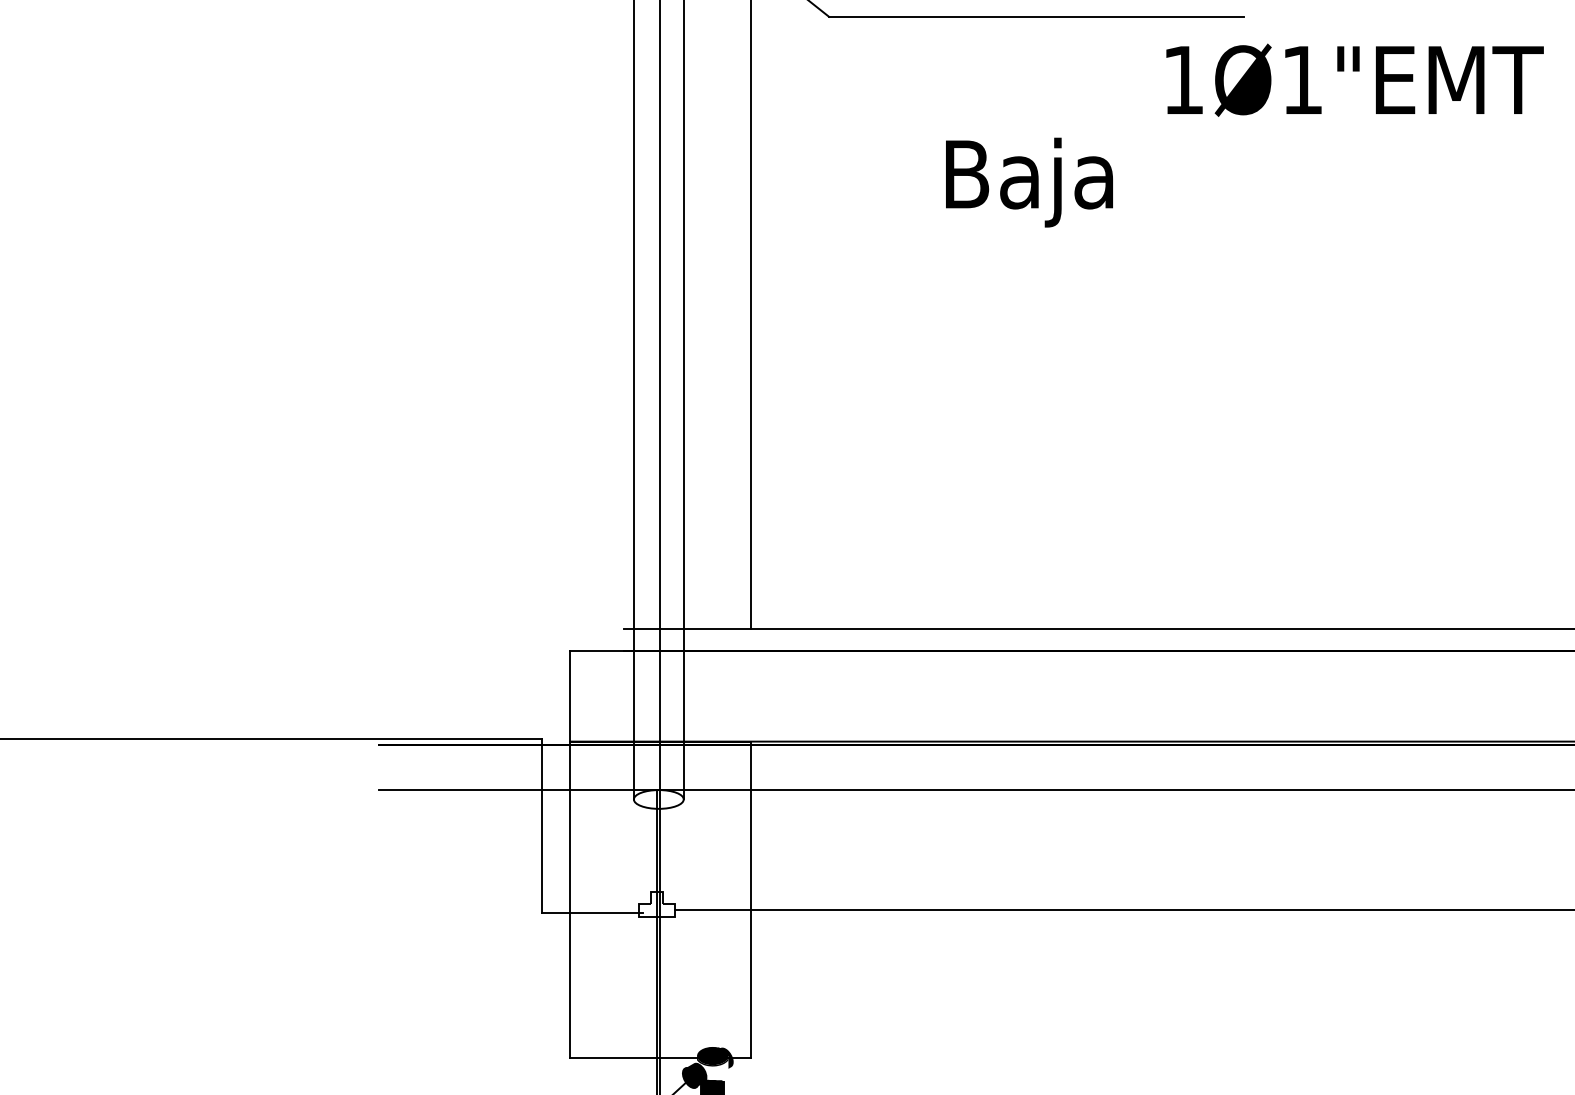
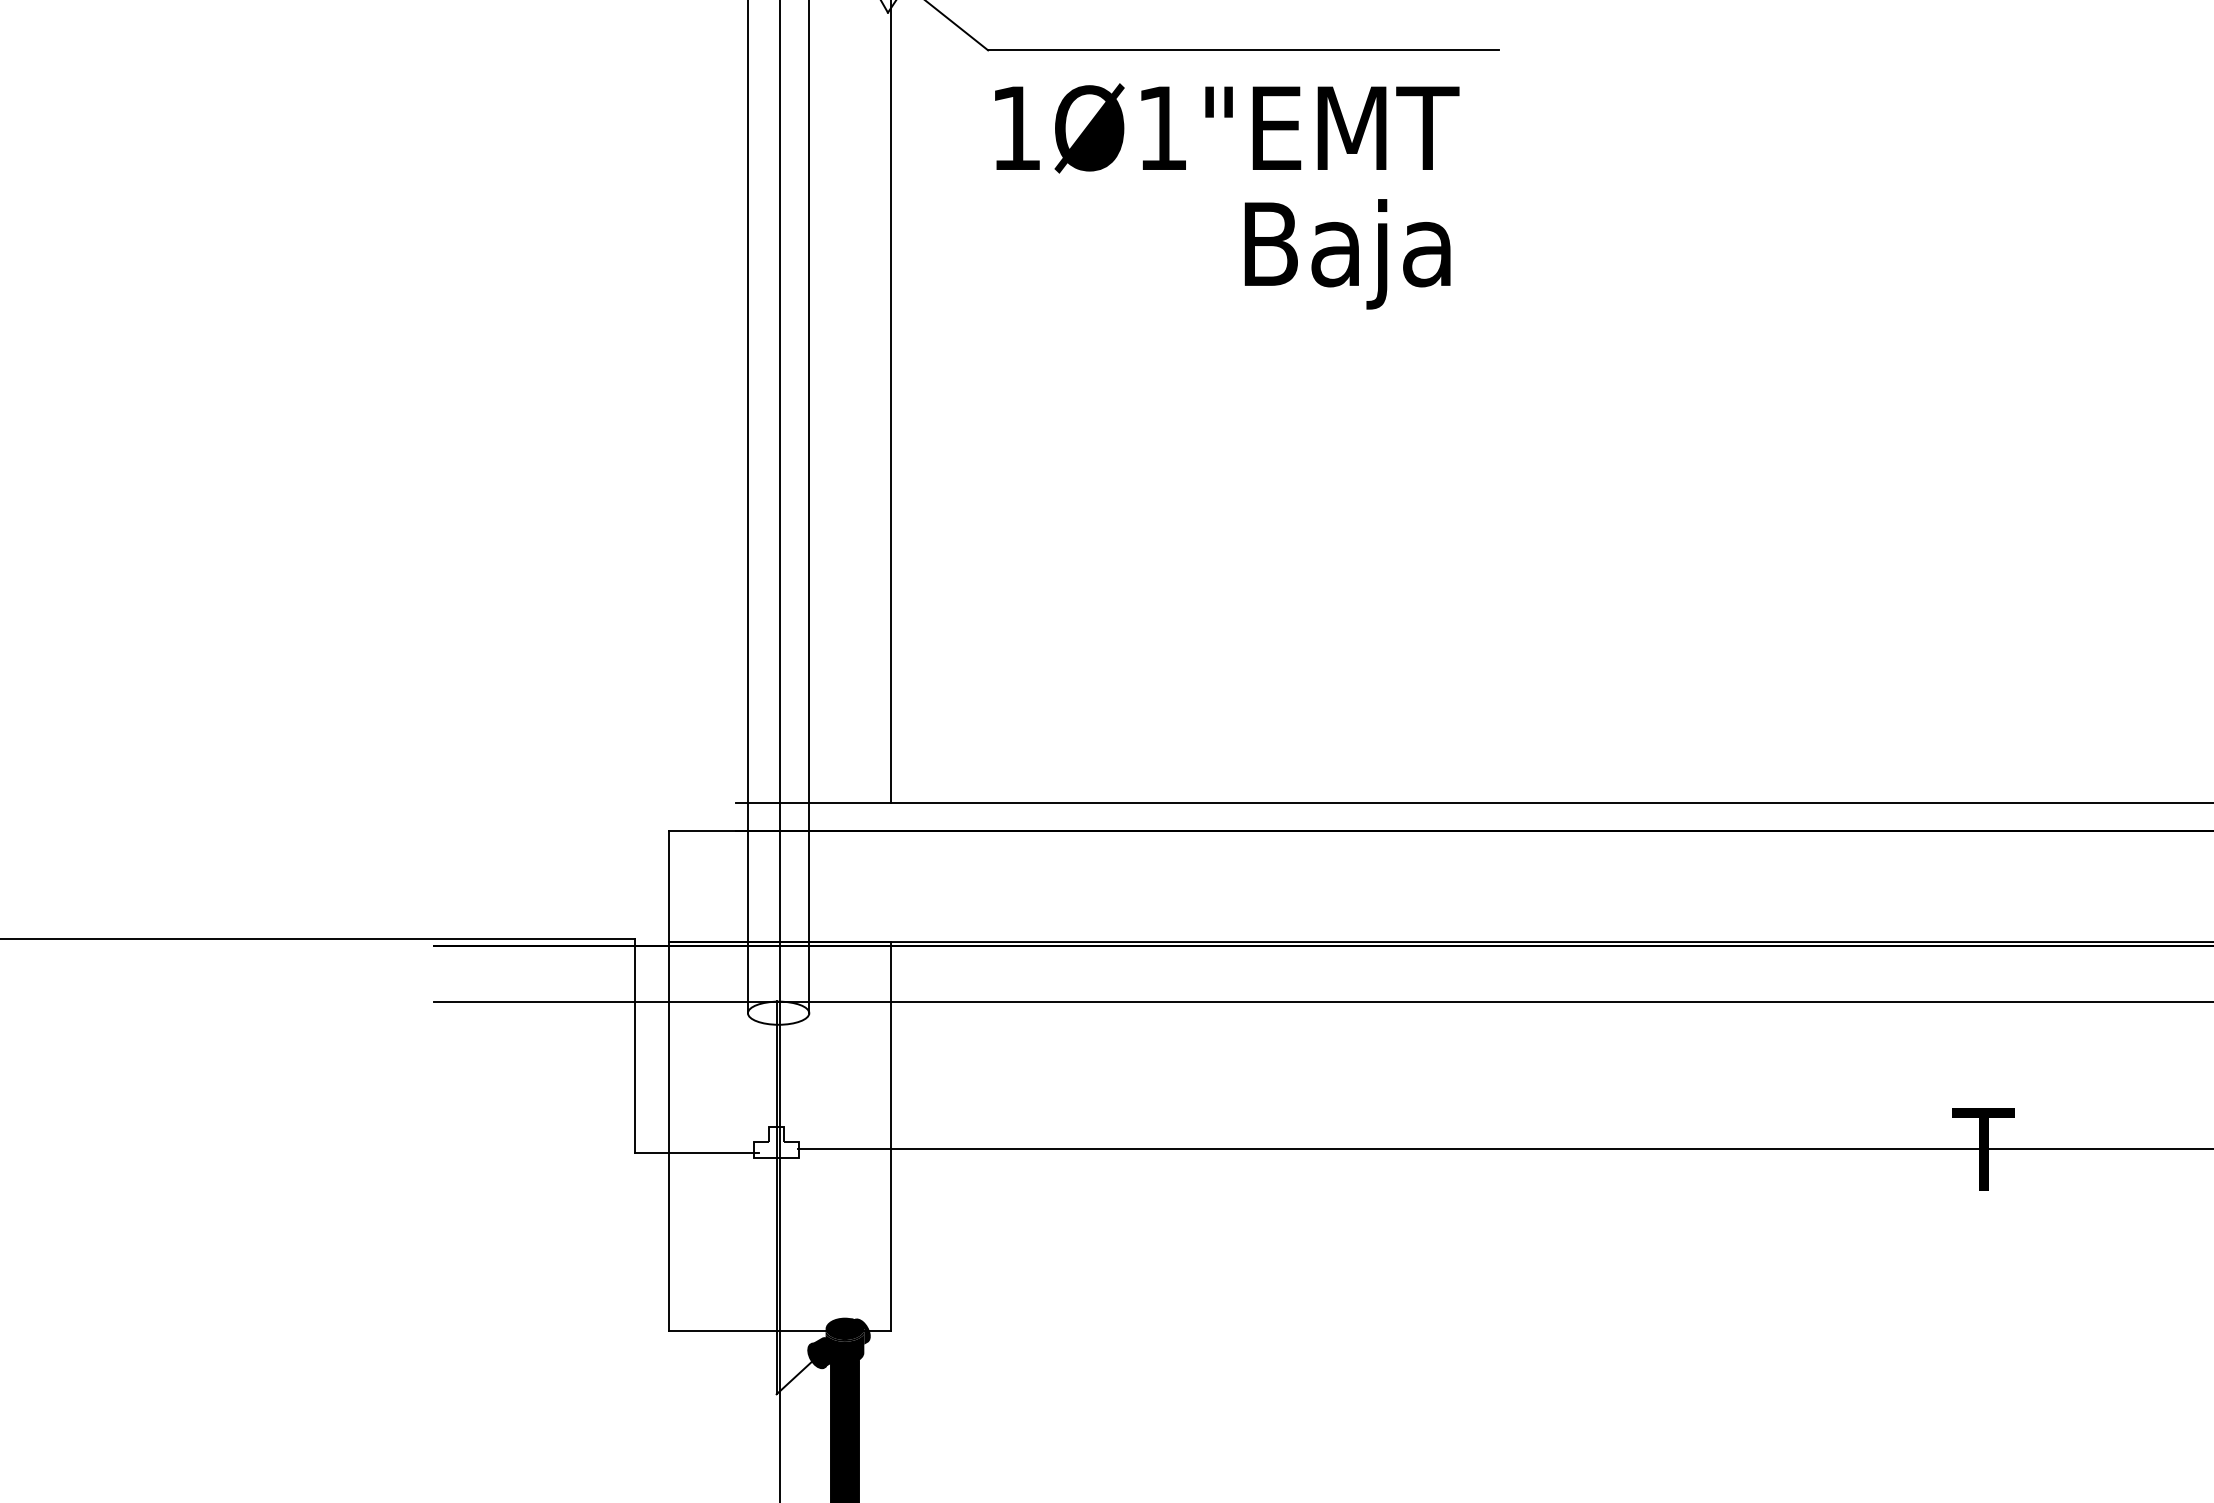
text: (1355, 80) -> (1227, 128), moved
text: (1029, 182) -> (1347, 254), moved
fill: (712, 1072) -> (844, 1349), added

